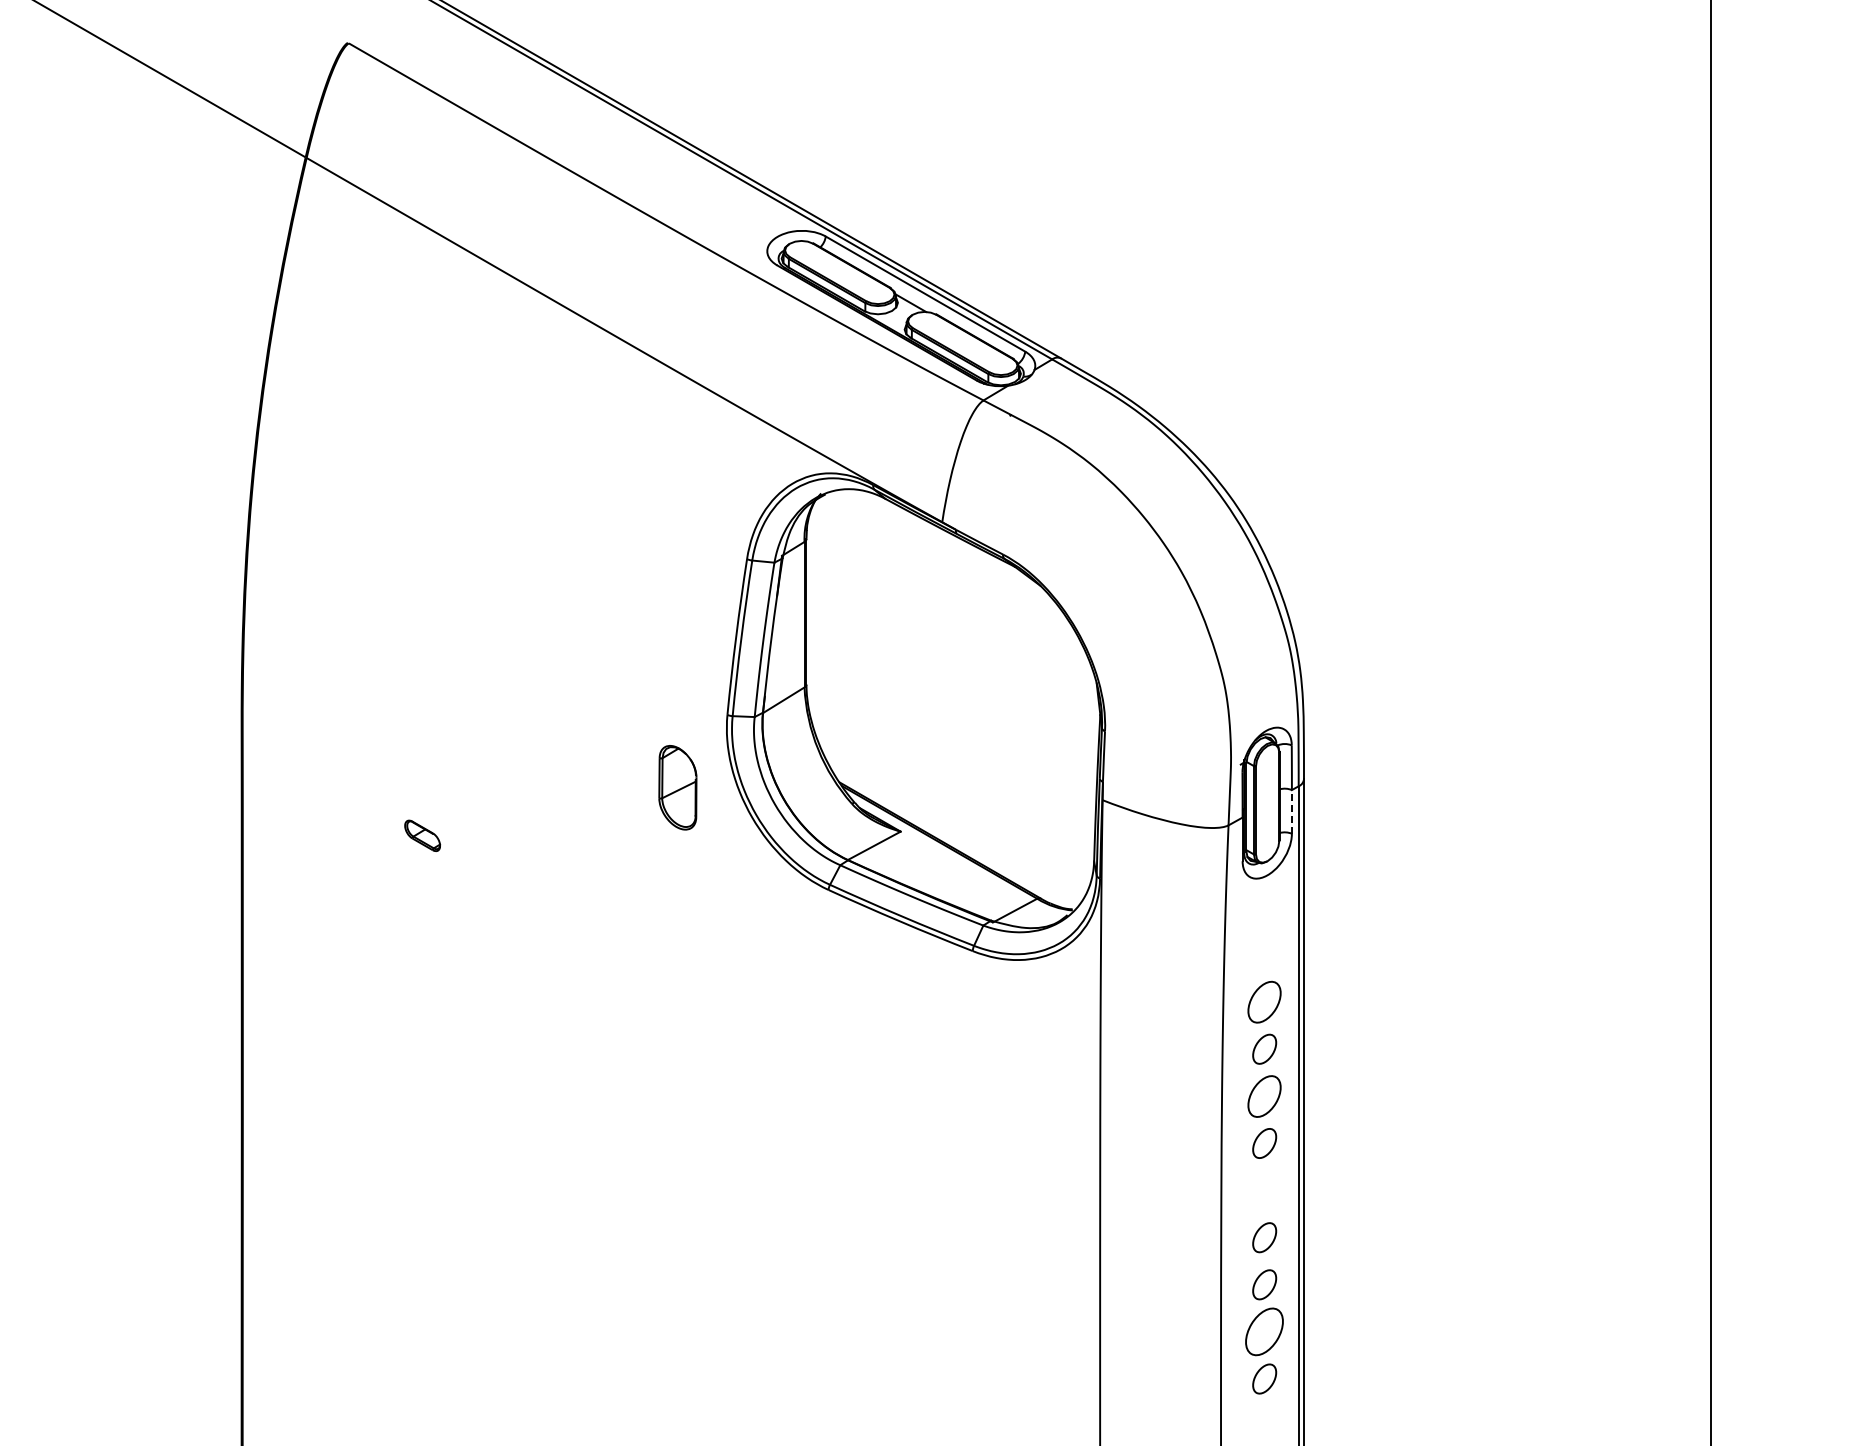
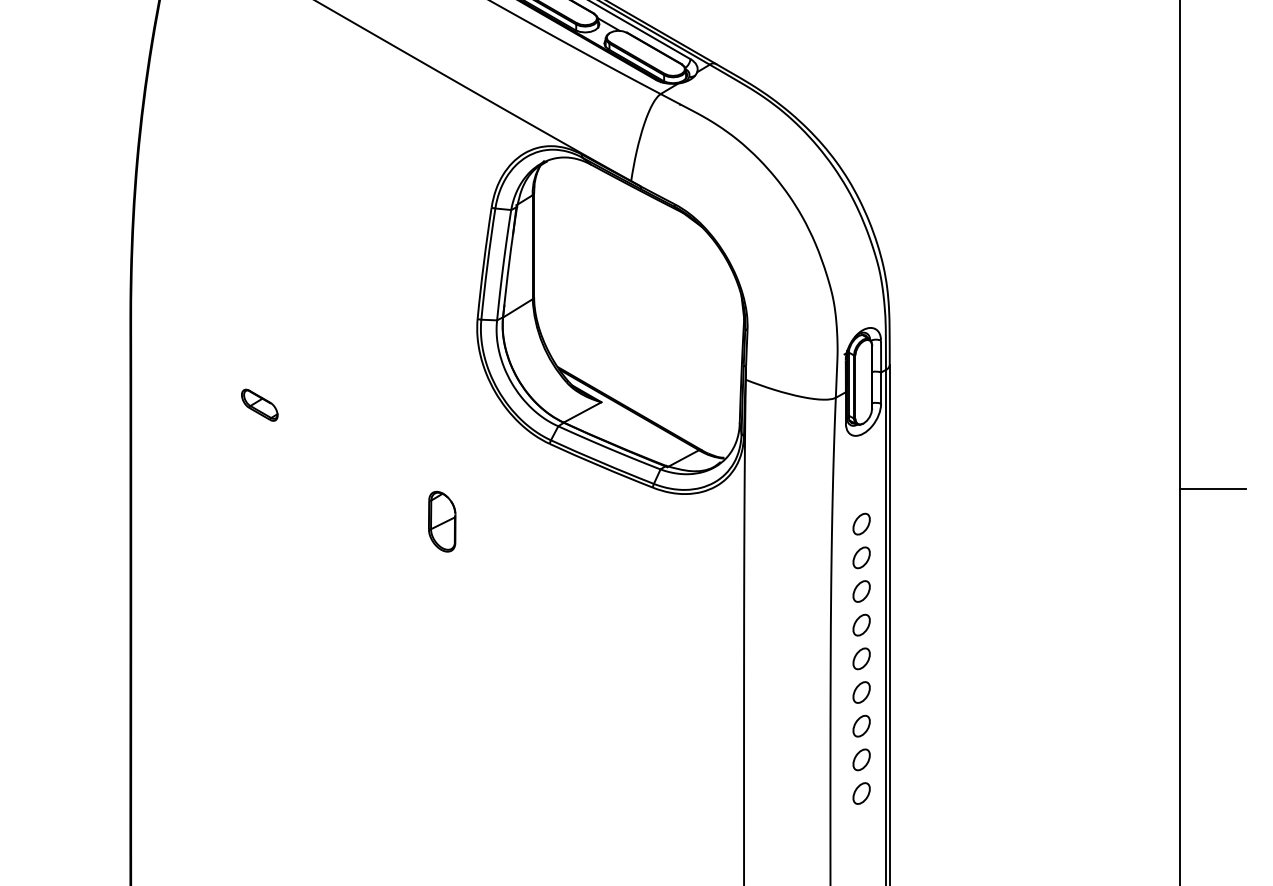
part: (677, 787) -> (441, 521), moved
line: (1291, 811) -> (880, 387), dashed -> solid
part: (422, 835) -> (259, 405), size x1.43
line: (1756, 953) -> (1213, 489), added
part: (1264, 1001) -> (861, 523), size x0.71
part: (1264, 1095) -> (861, 590), size x0.71
part: (1264, 1190) -> (861, 658), added
part: (1264, 1331) -> (861, 759), size x0.62

